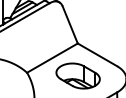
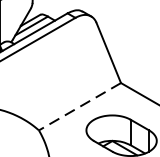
line: (52, 58) -> (80, 107), solid -> dashed

